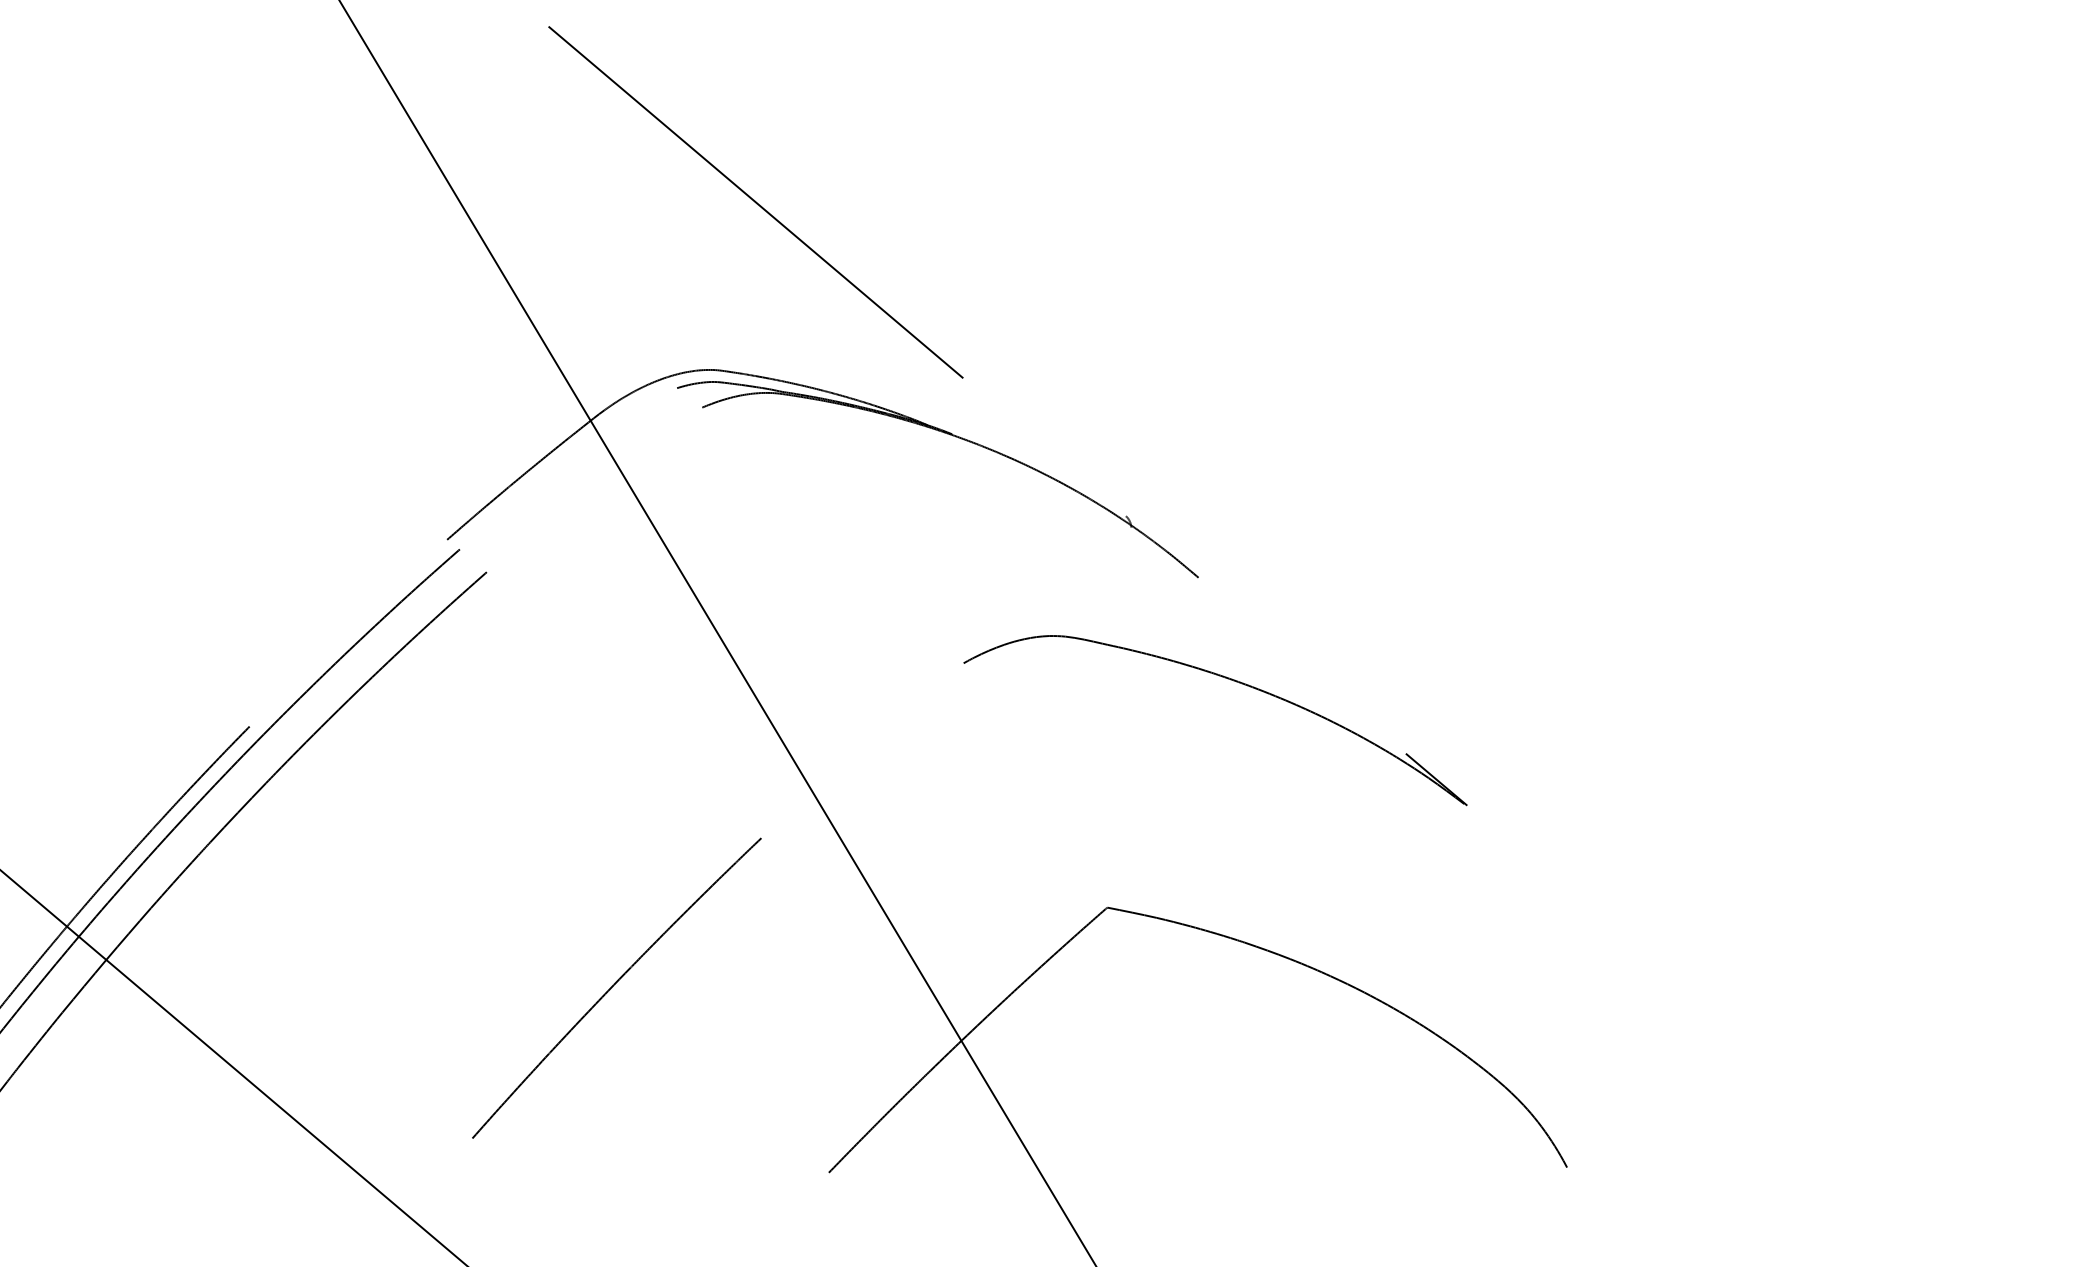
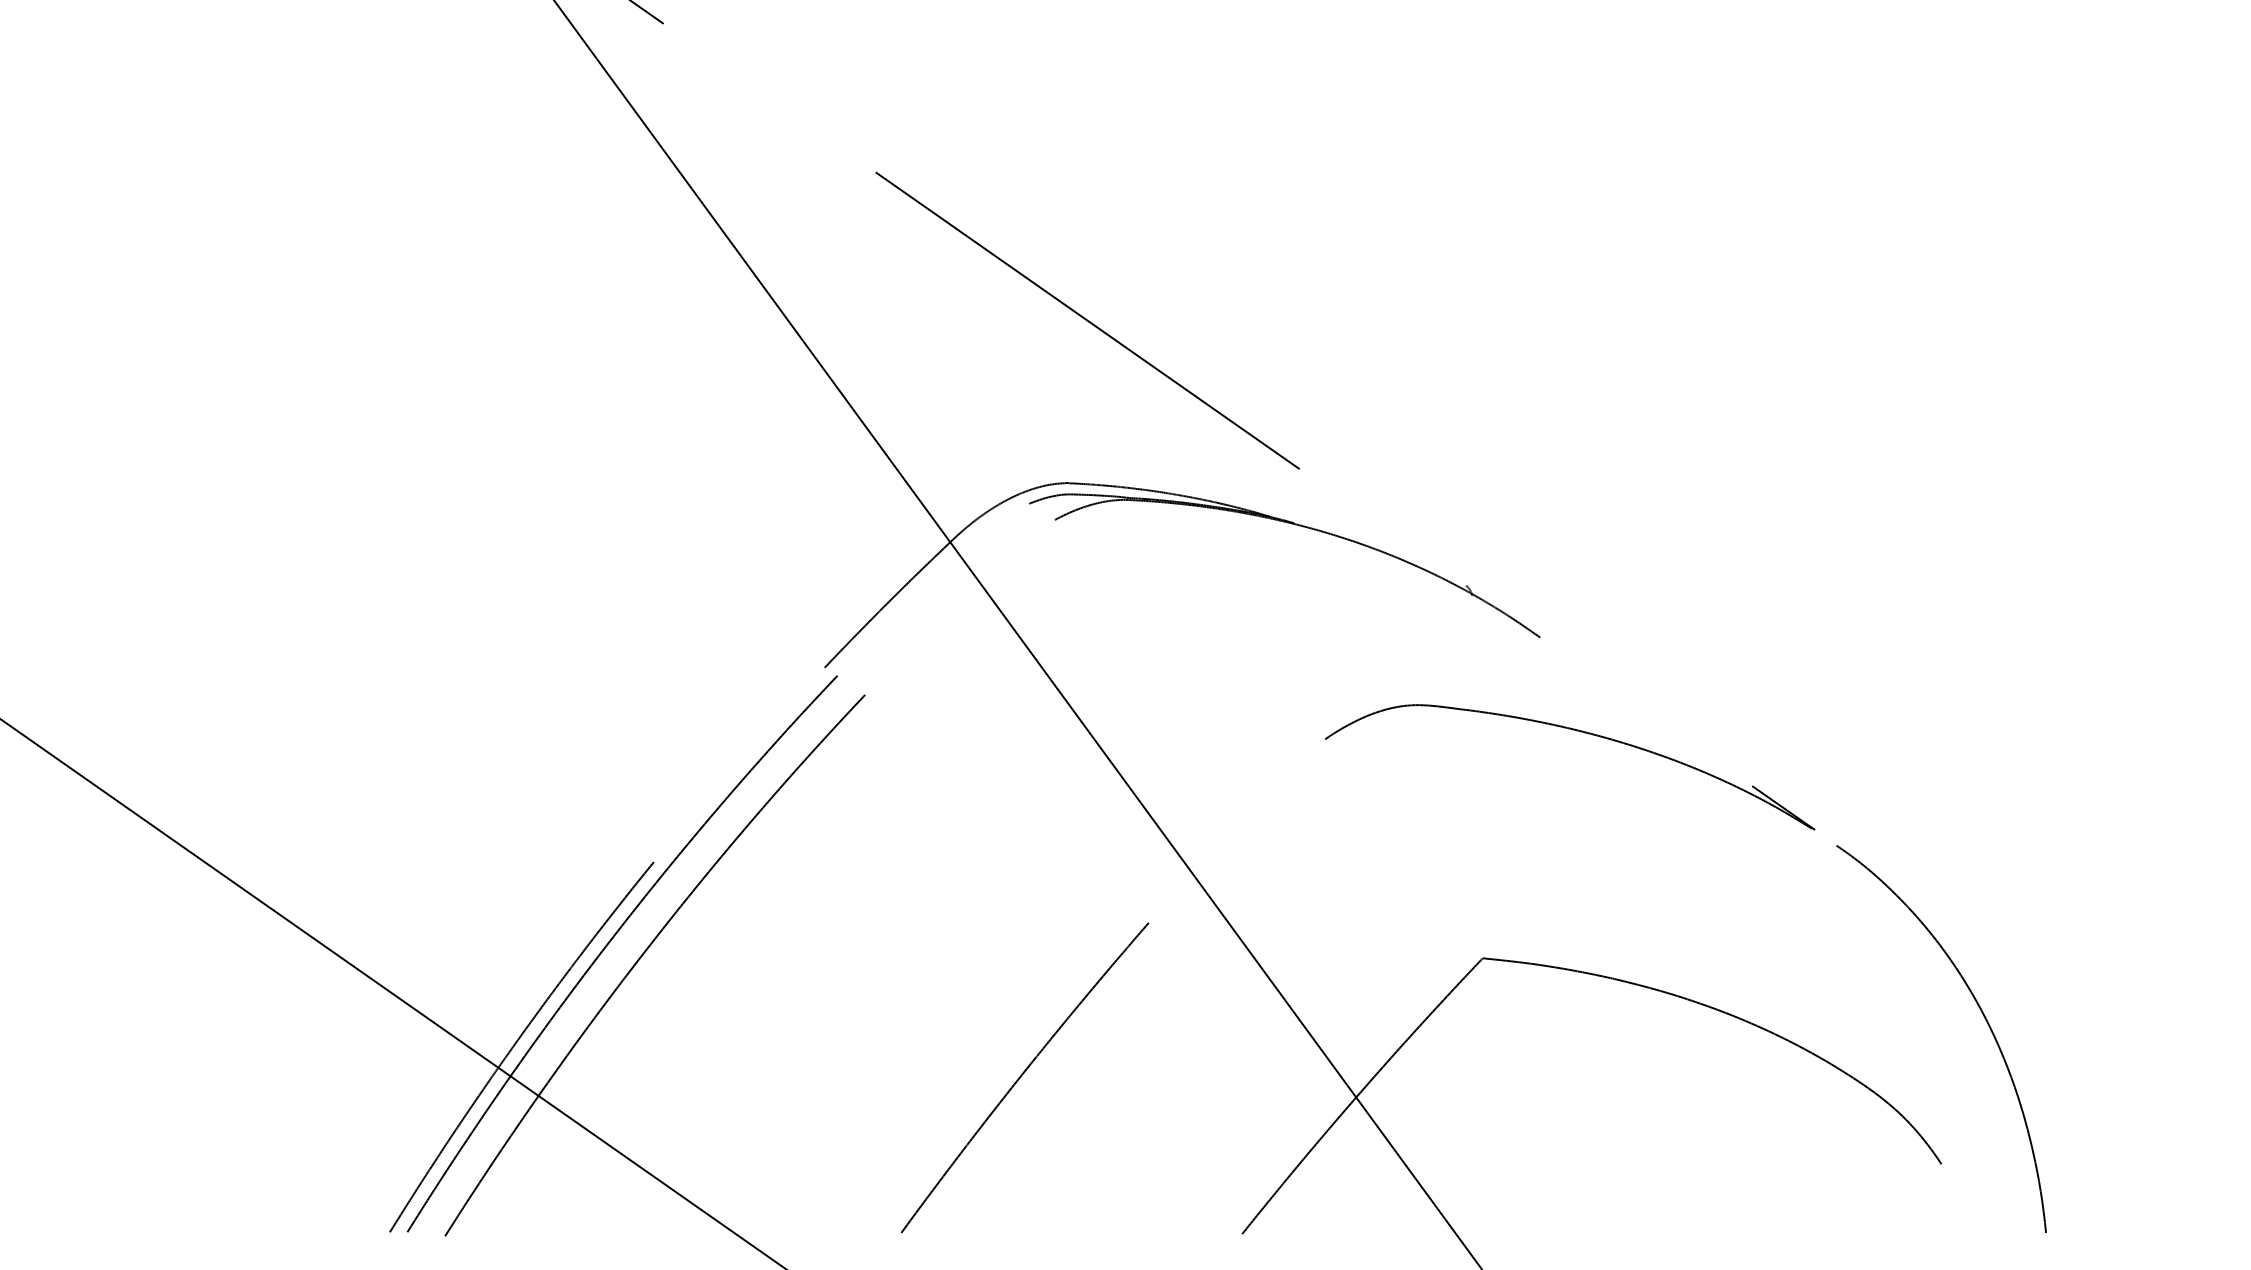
curve: (1625, 1017) -> (1983, 1016), added

